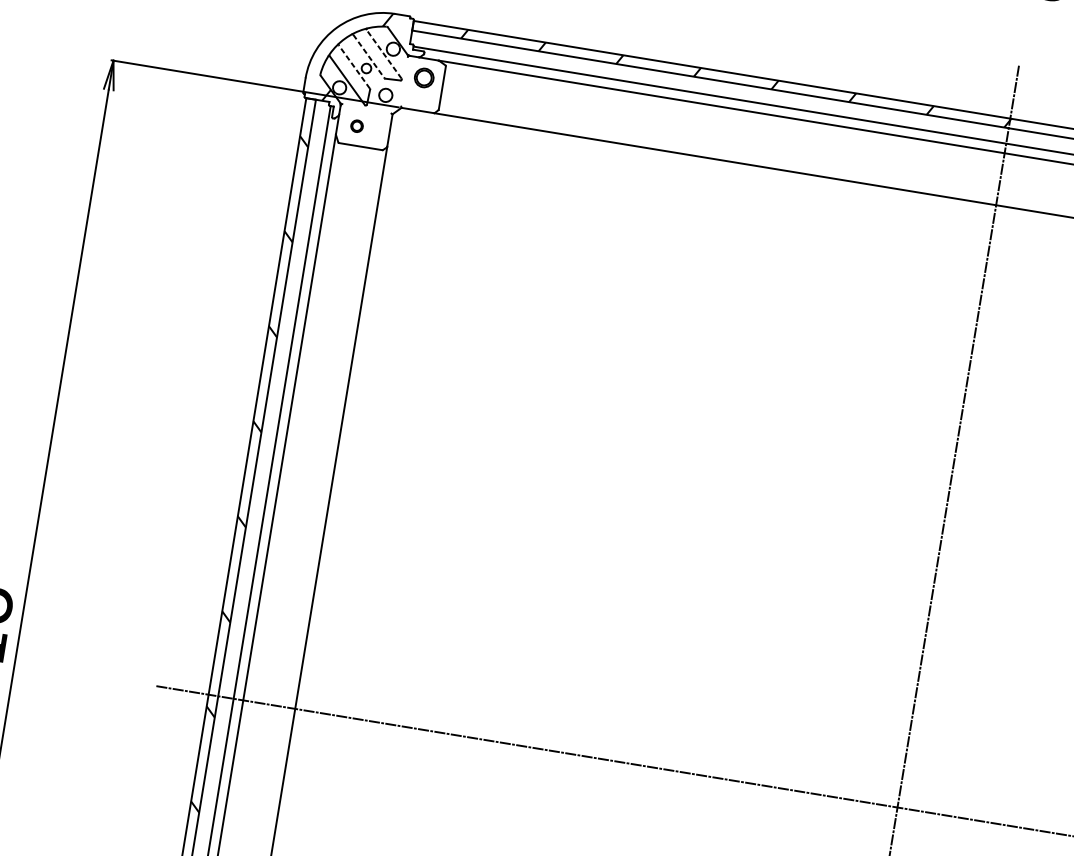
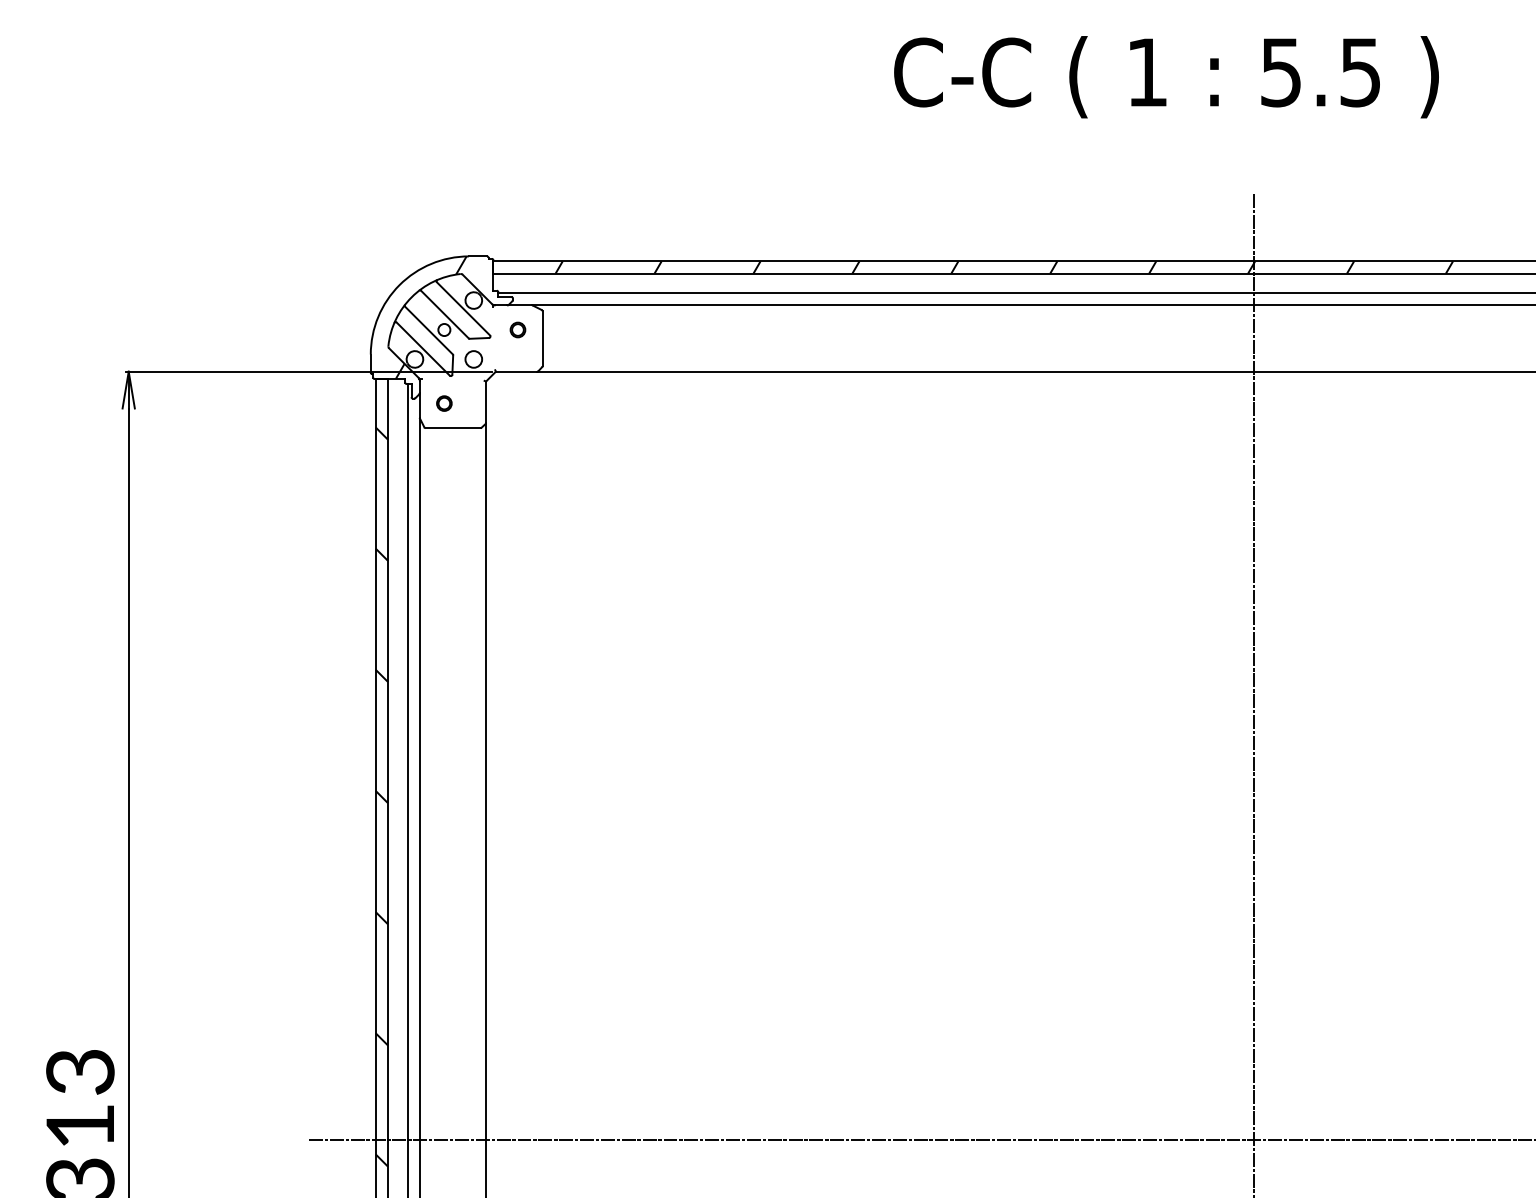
line: (384, 54) -> (463, 308), dashed -> solid
line: (368, 56) -> (444, 314), dashed -> solid
line: (353, 66) -> (428, 330), dashed -> solid
part: (423, 77) -> (517, 329), size x0.62

